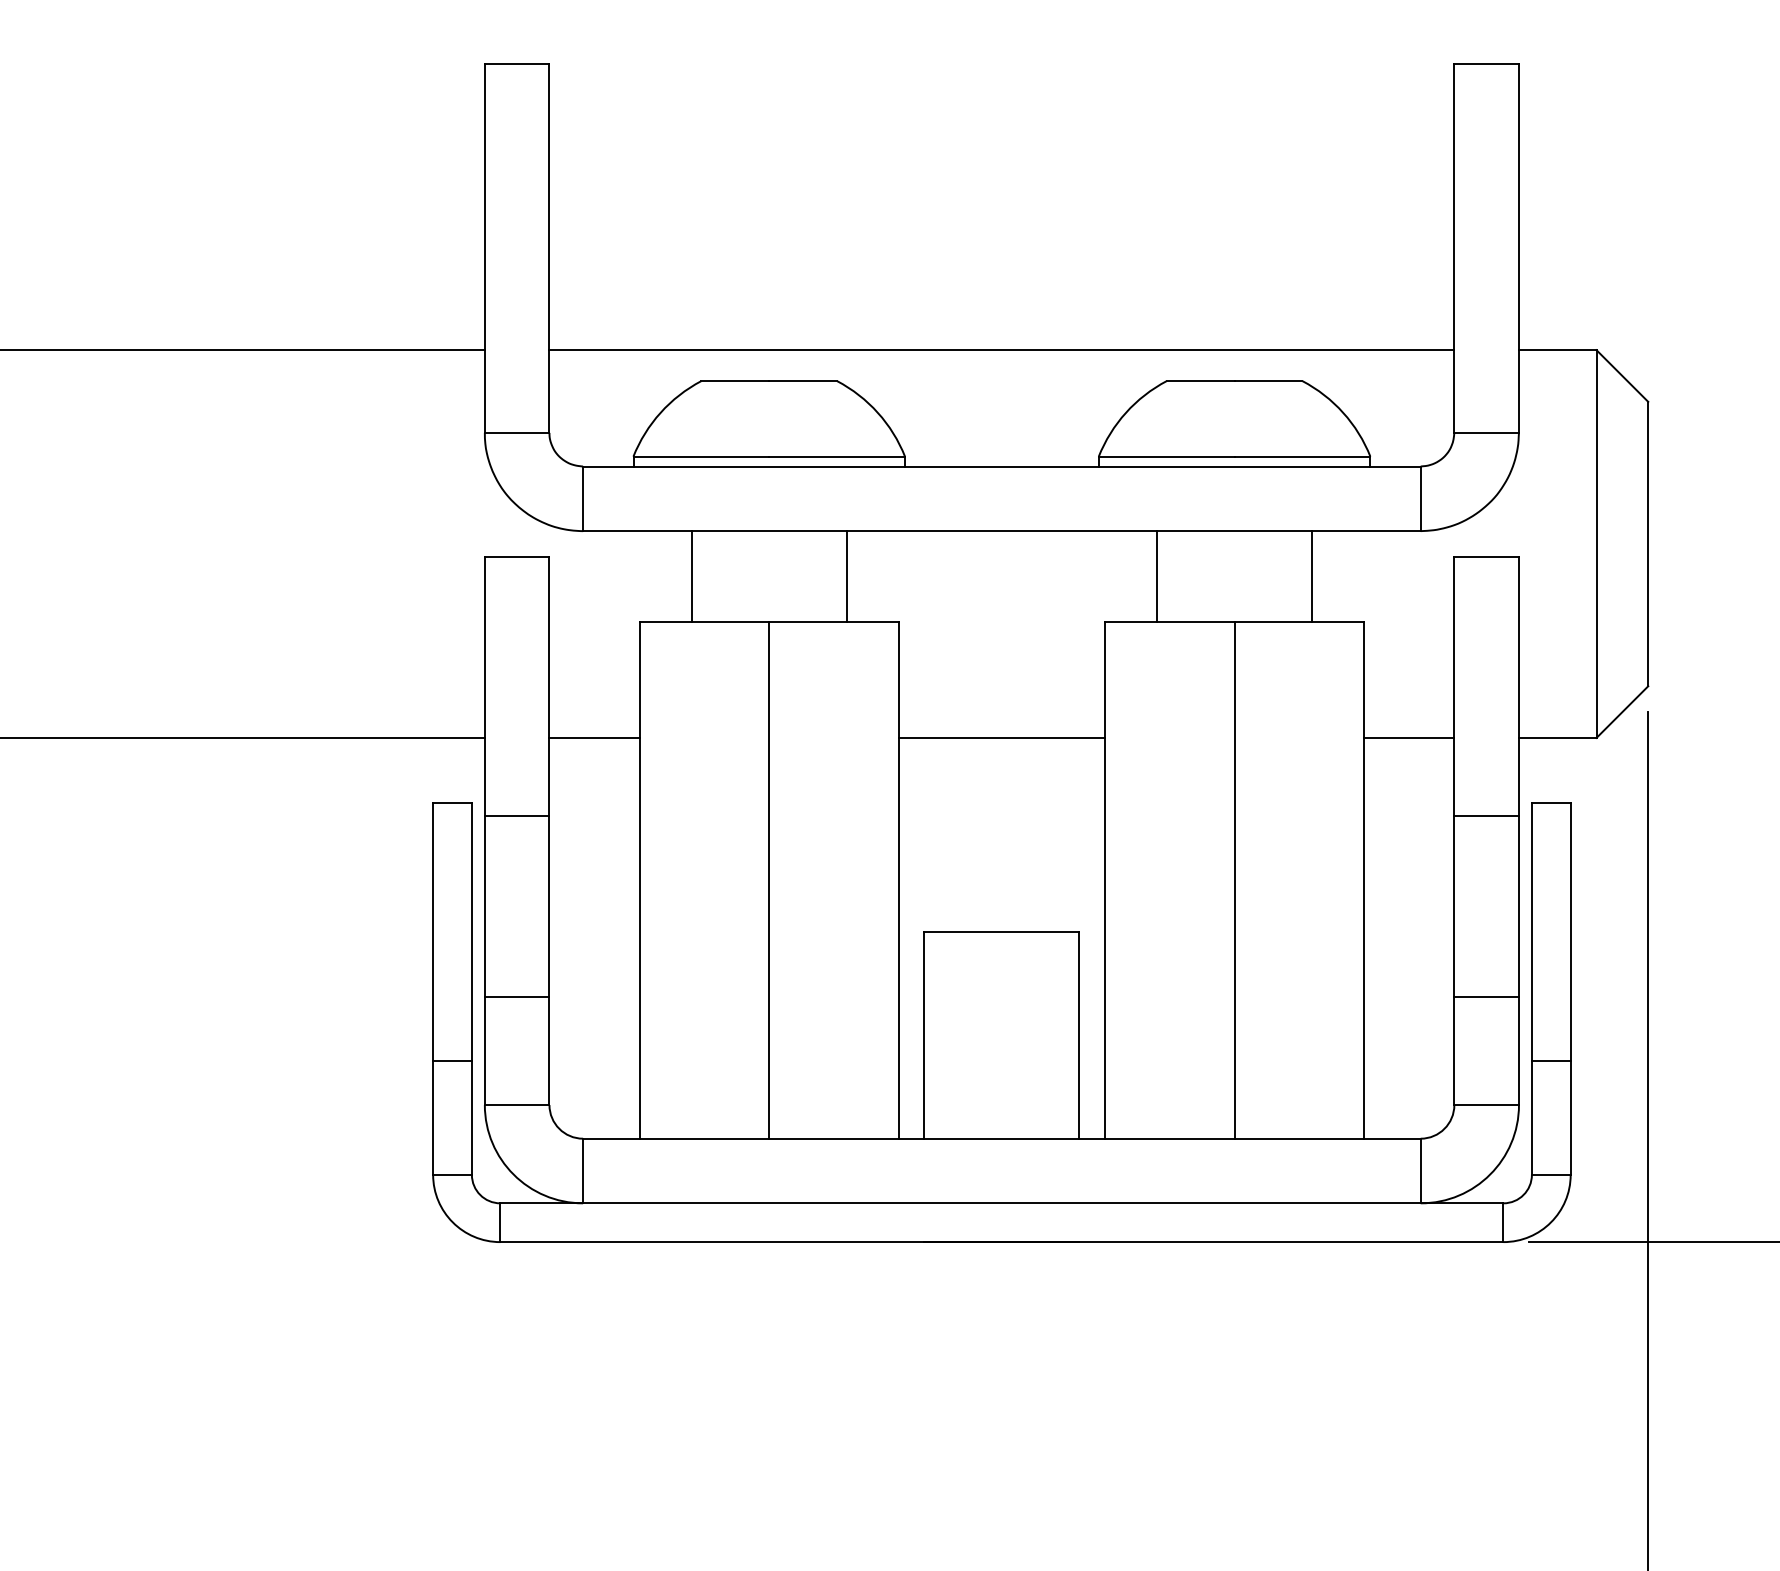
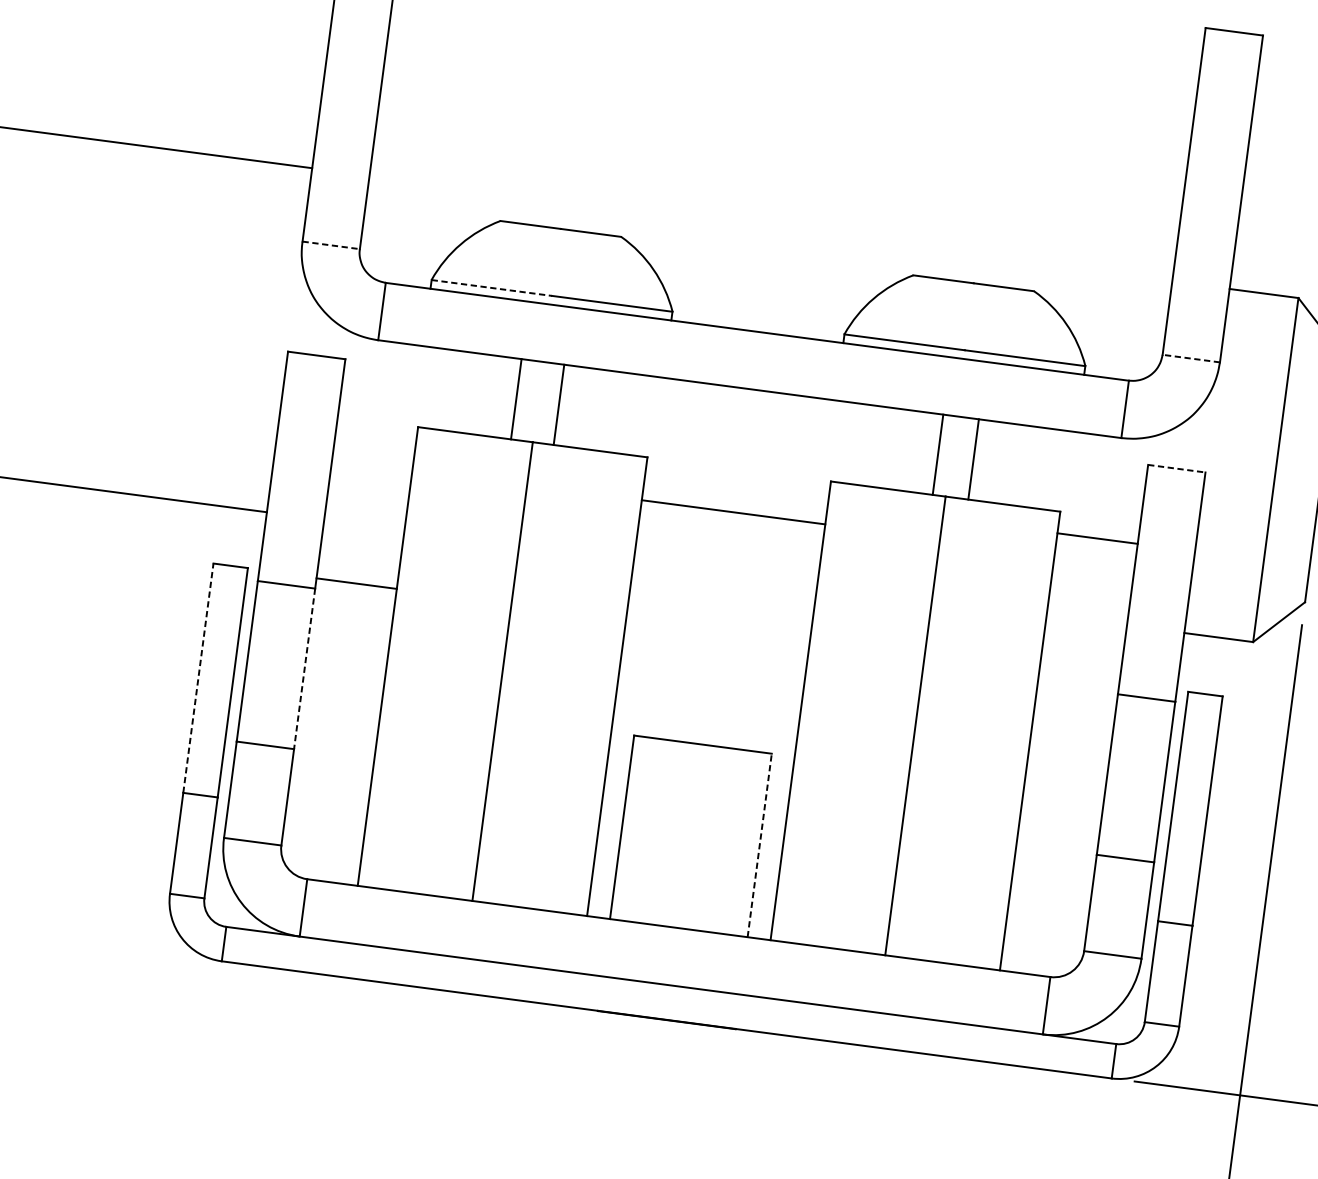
line: (1001, 350) -> (770, 228), removed
line: (517, 432) -> (331, 245), solid -> dashed
line: (1486, 432) -> (1191, 358), solid -> dashed
line: (701, 456) -> (492, 287), solid -> dashed
line: (1487, 557) -> (1177, 469), solid -> dashed
line: (691, 576) -> (516, 399), moved
line: (846, 576) -> (558, 404), moved
line: (1157, 576) -> (938, 454), moved
line: (1312, 576) -> (973, 459), moved
line: (594, 737) -> (356, 583), moved
line: (1001, 737) -> (733, 511), moved
line: (1408, 737) -> (1097, 538), moved
line: (549, 906) -> (304, 669), solid -> dashed
line: (433, 931) -> (198, 677), solid -> dashed
line: (1079, 1034) -> (759, 844), solid -> dashed

